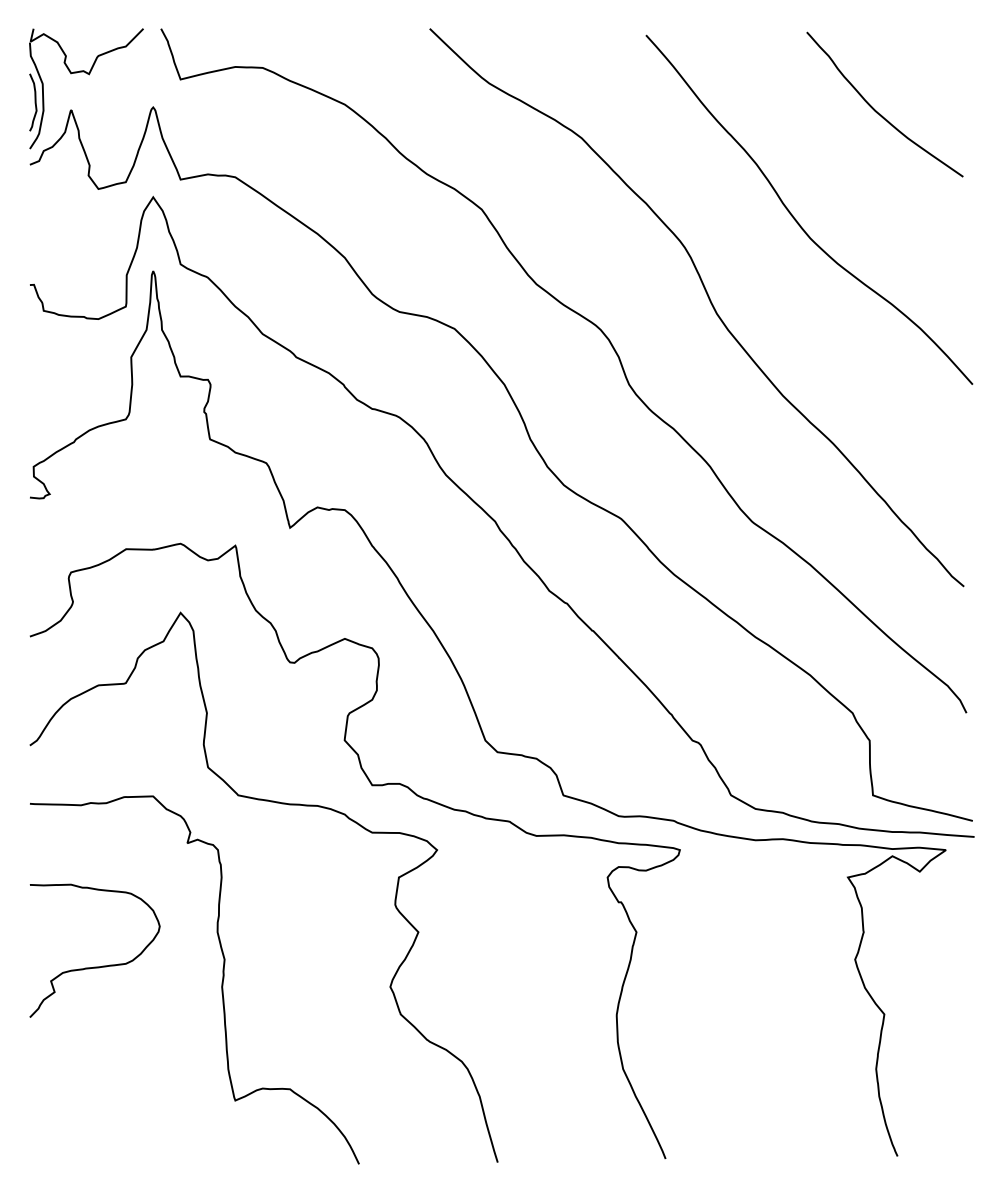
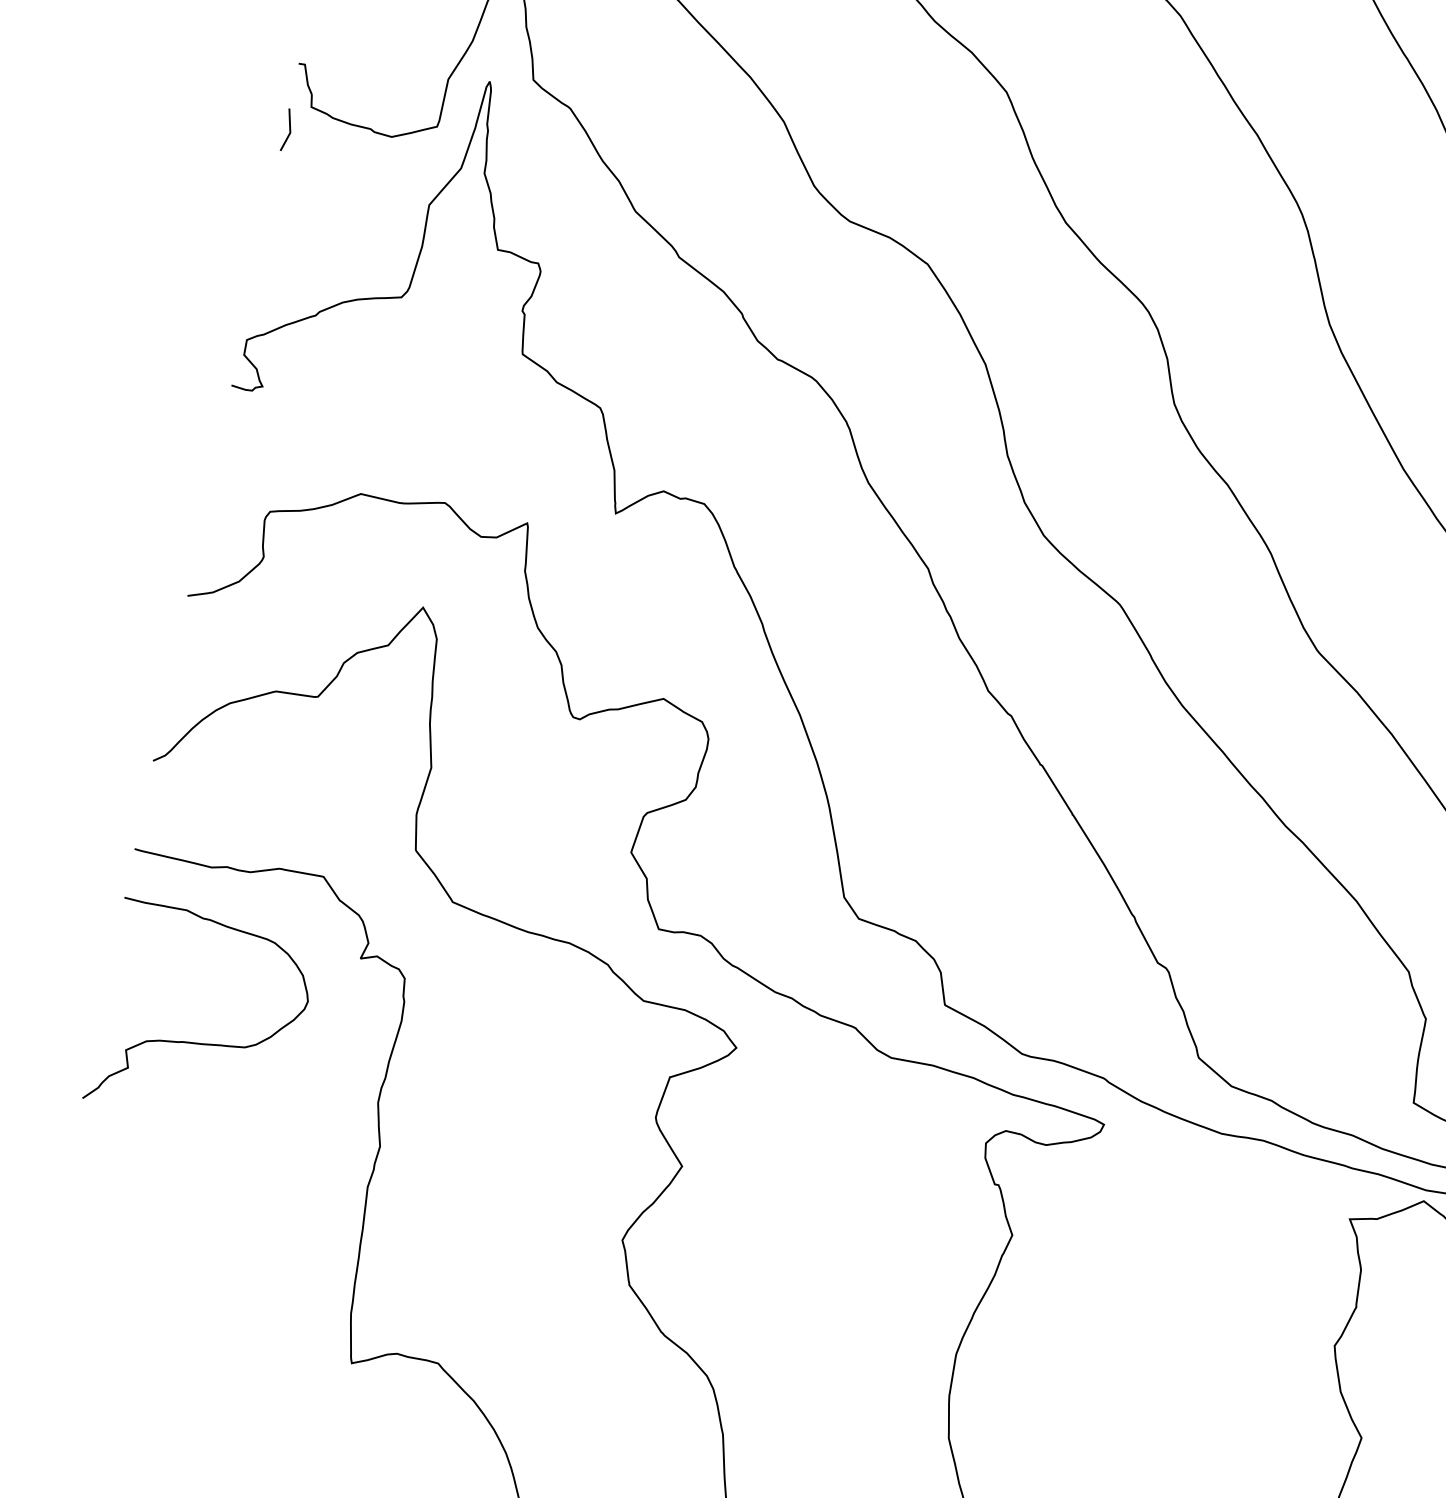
line: (32, 328) -> (288, 130), added
curve: (94, 966) -> (196, 1041), moved

